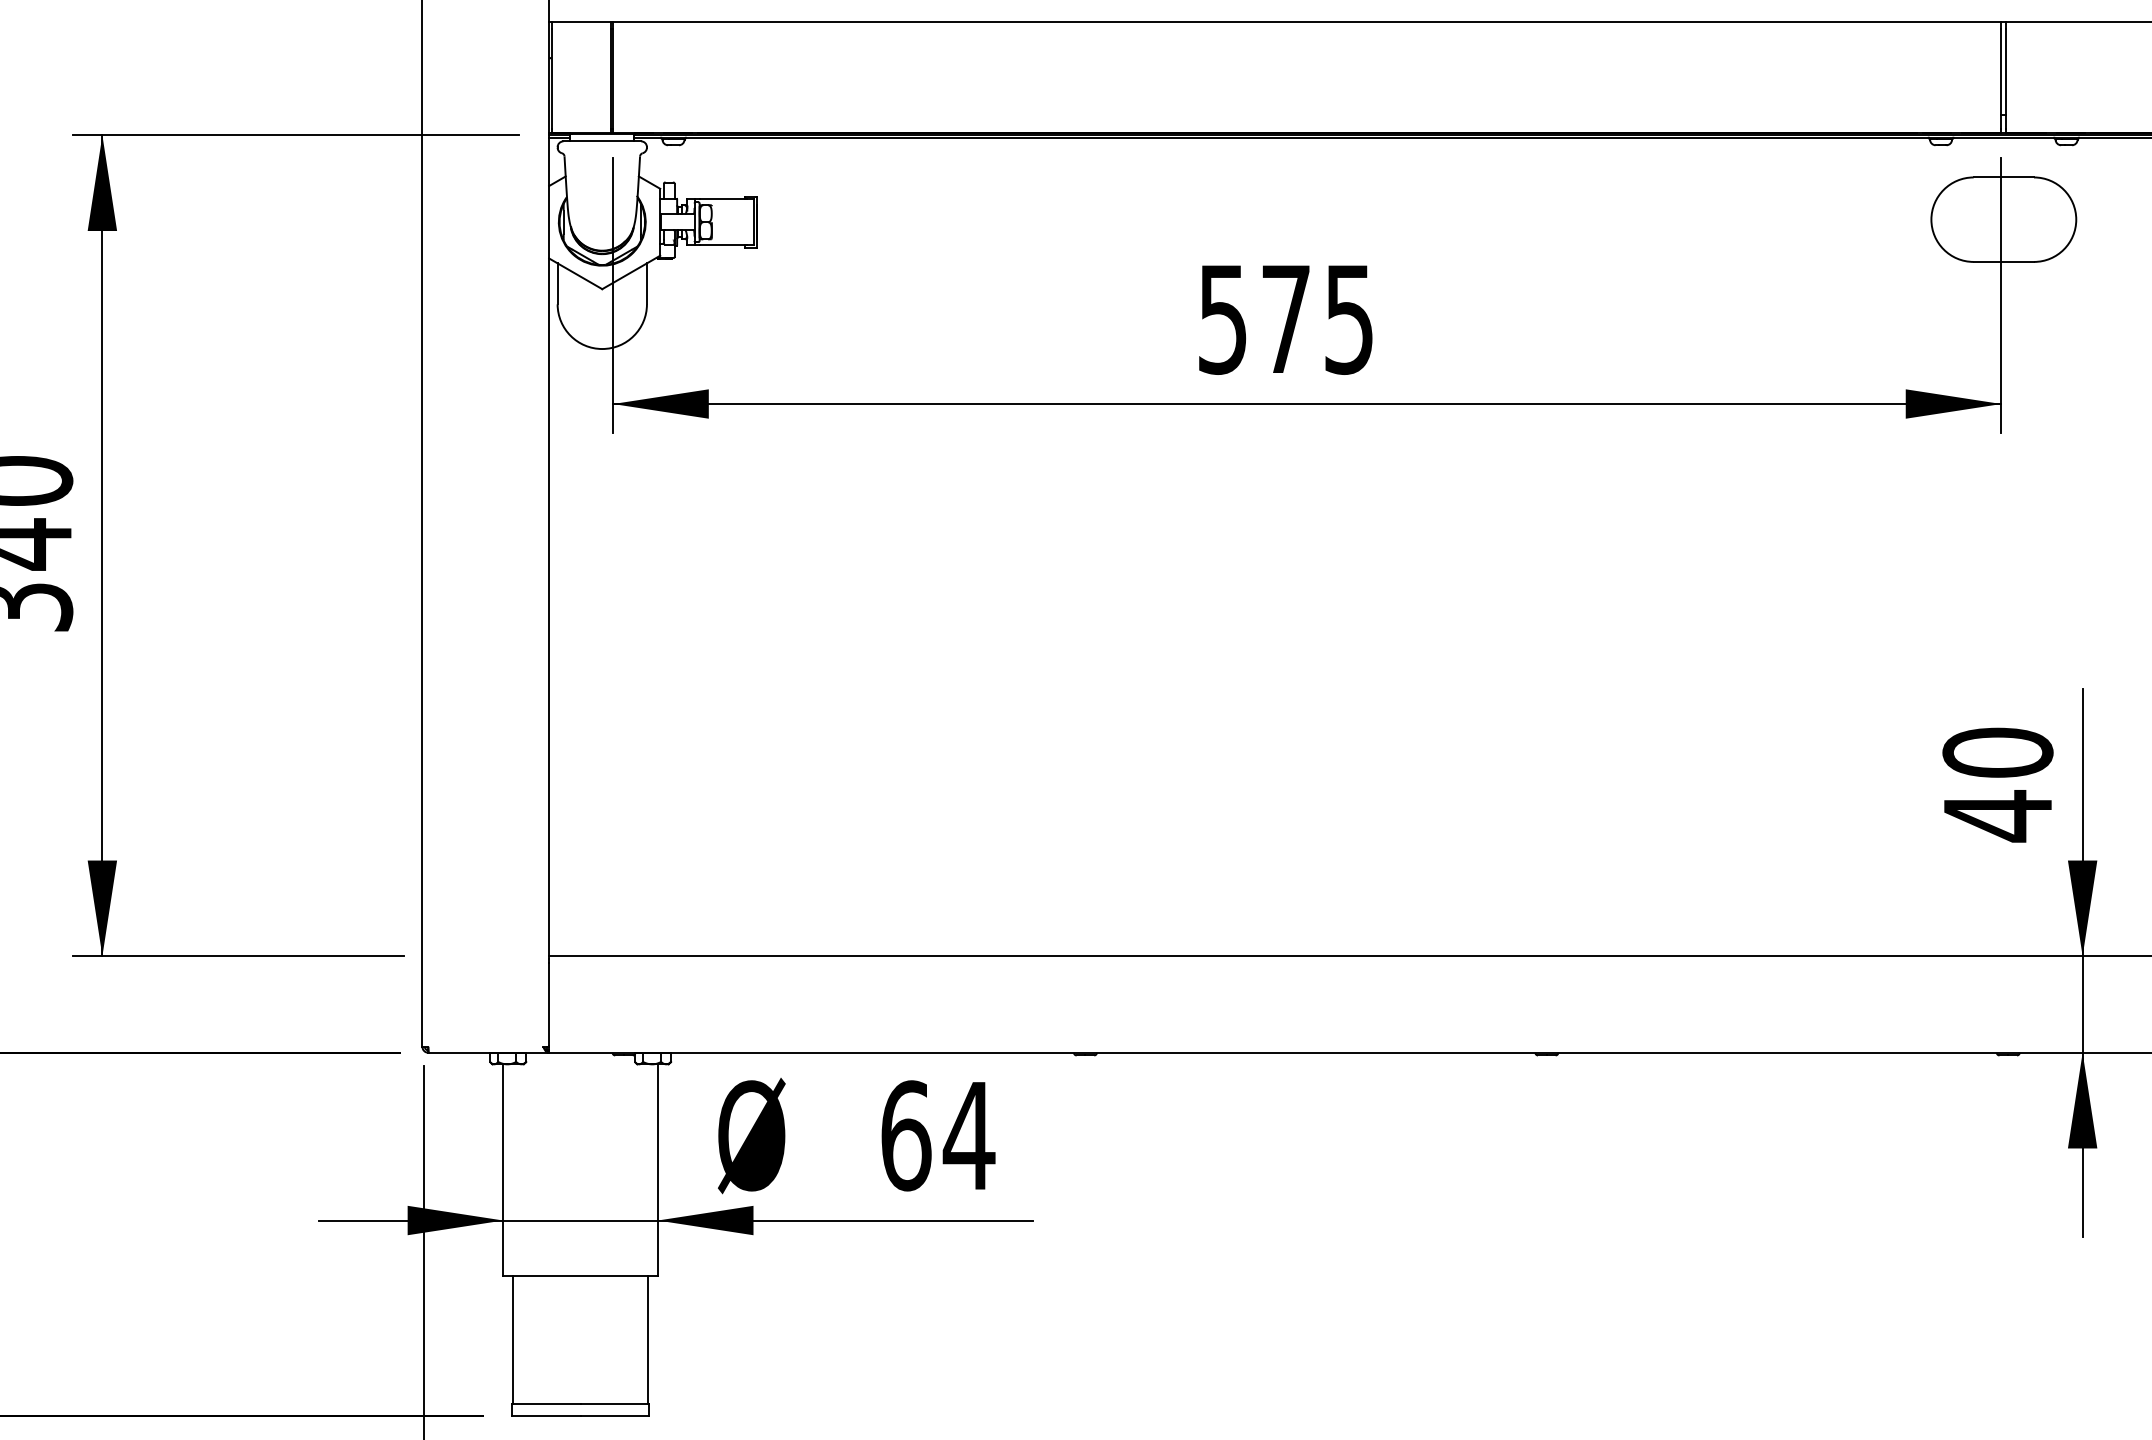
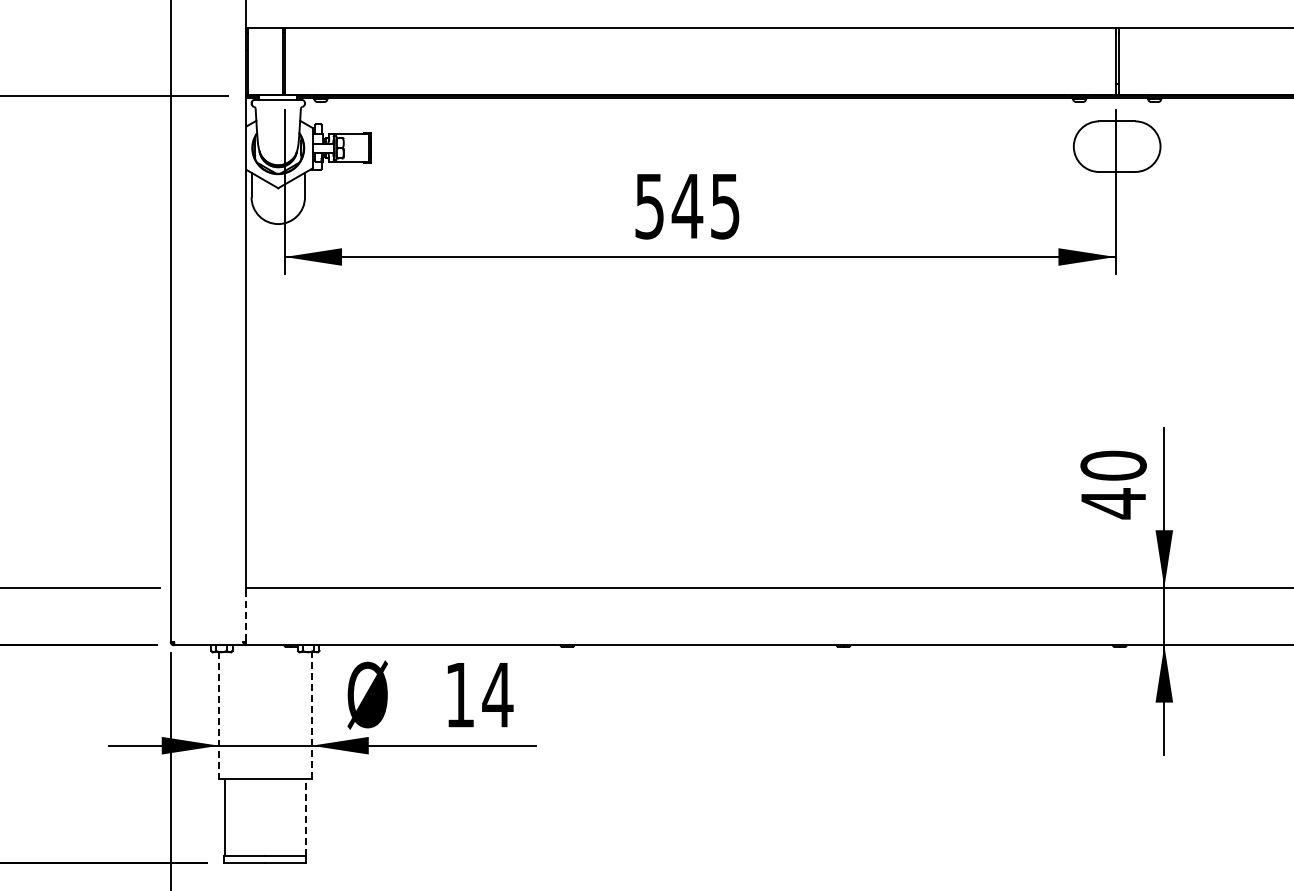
text: (1285, 319) -> (687, 206), 575 -> 545
line: (549, 1004) -> (246, 616), solid -> dashed
text: (906, 1134) -> (460, 694), 64 -> 14
line: (657, 1170) -> (311, 715), solid -> dashed
line: (504, 1171) -> (219, 716), solid -> dashed
line: (647, 1338) -> (305, 816), solid -> dashed

